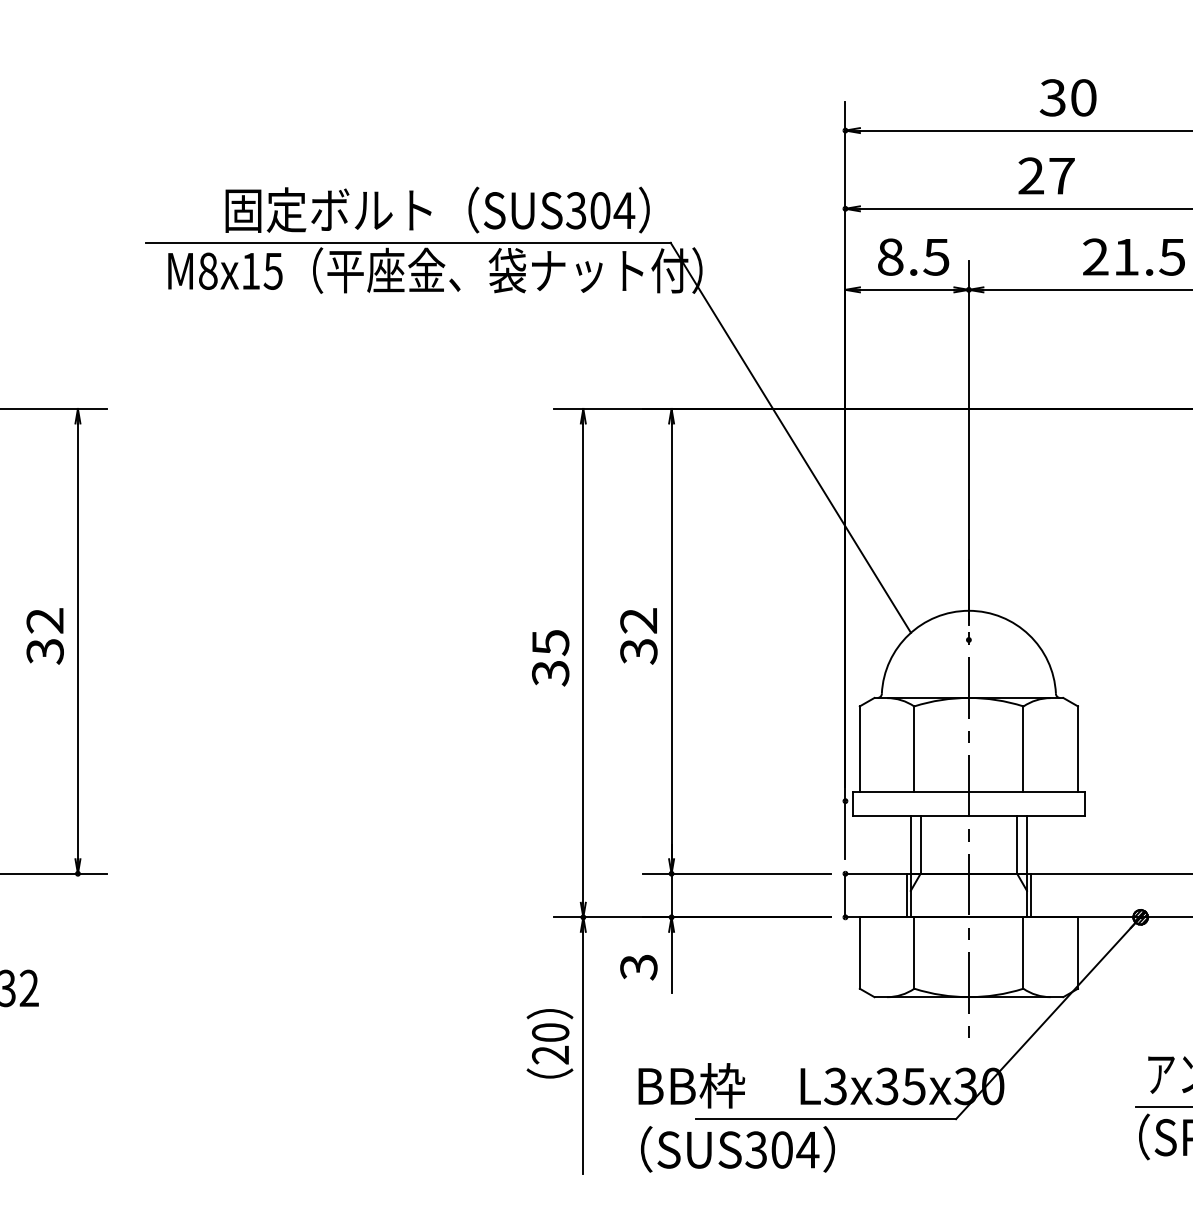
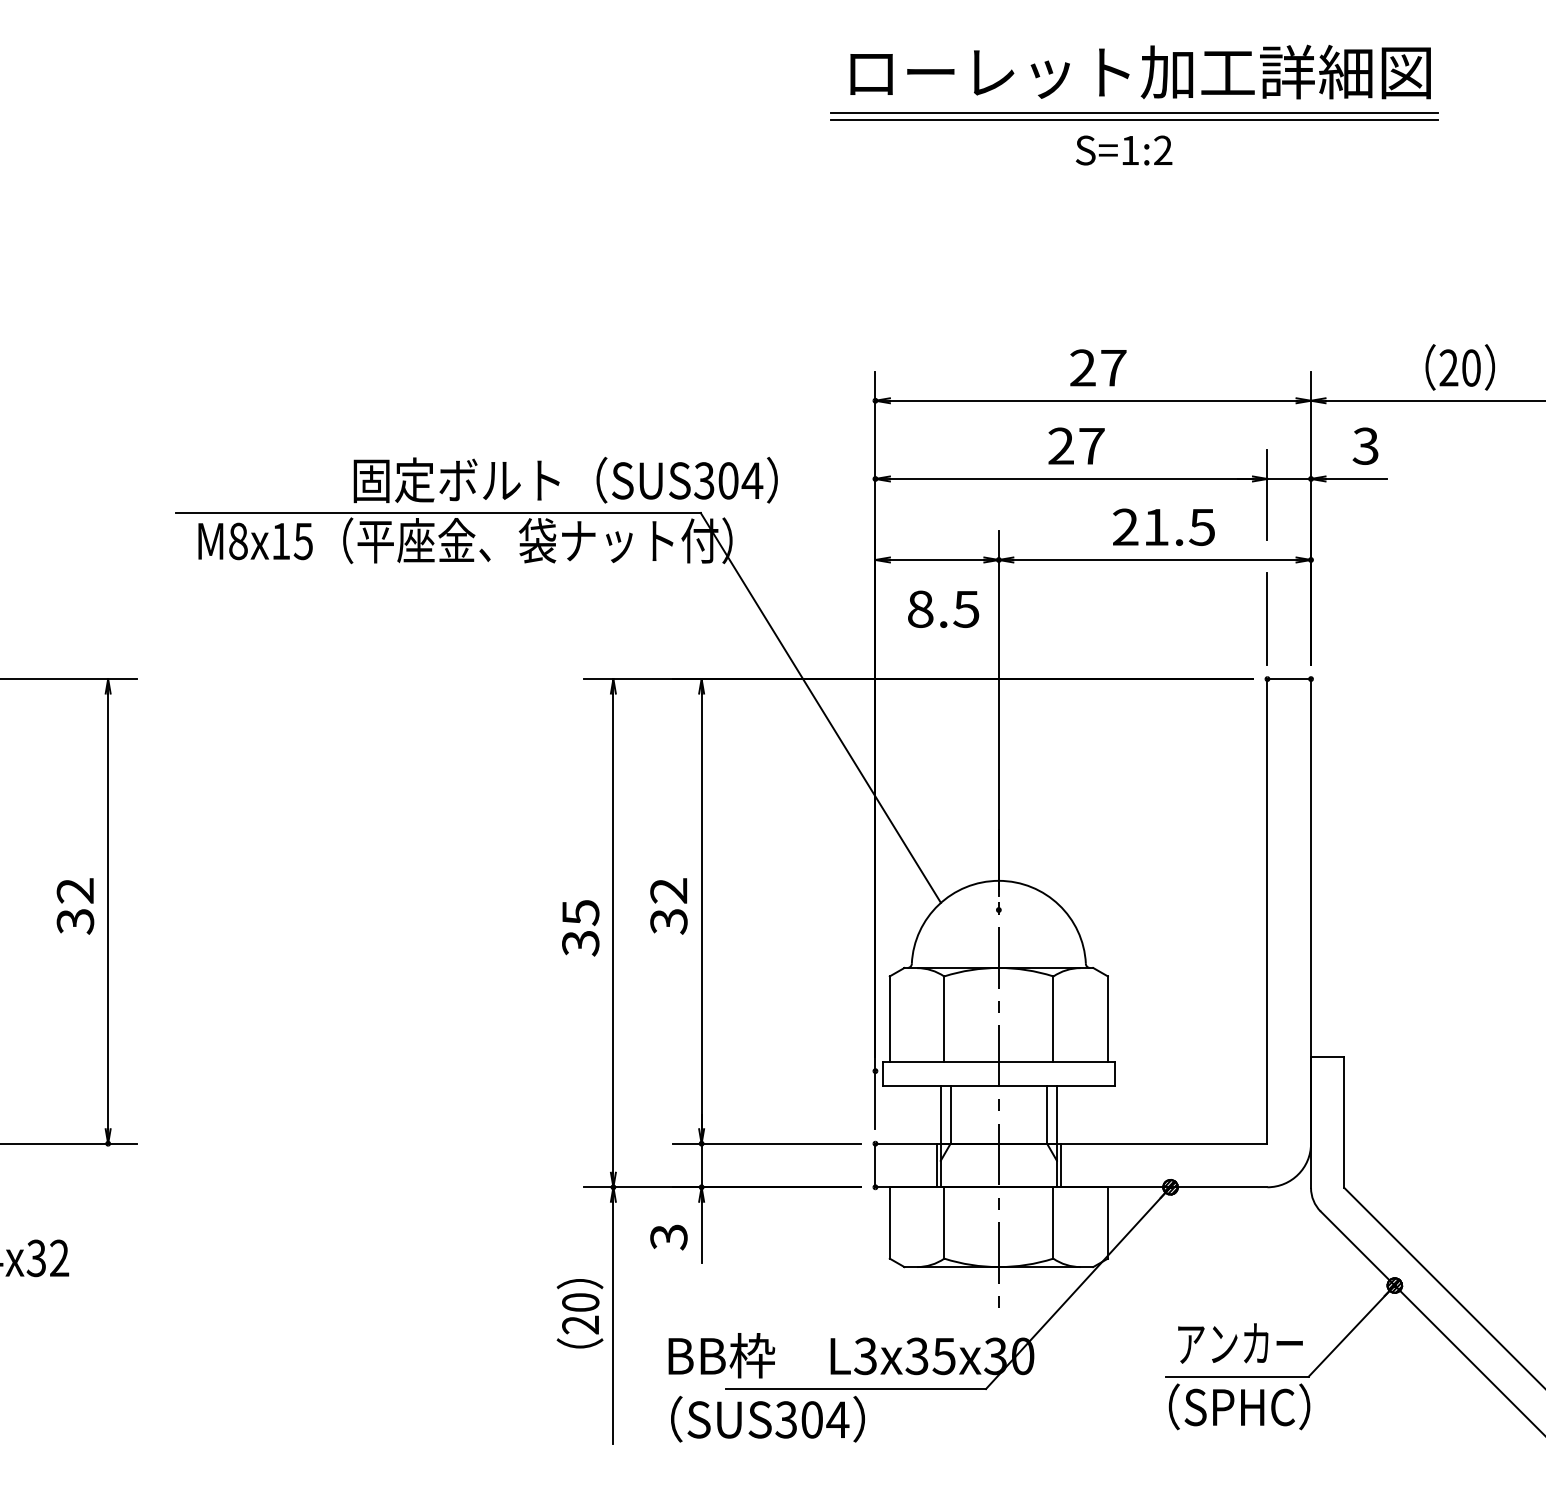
text: (1067, 97) -> (1097, 367), 30 -> 27
text: (437, 209) -> (565, 479), moved
text: (913, 256) -> (943, 608), moved

